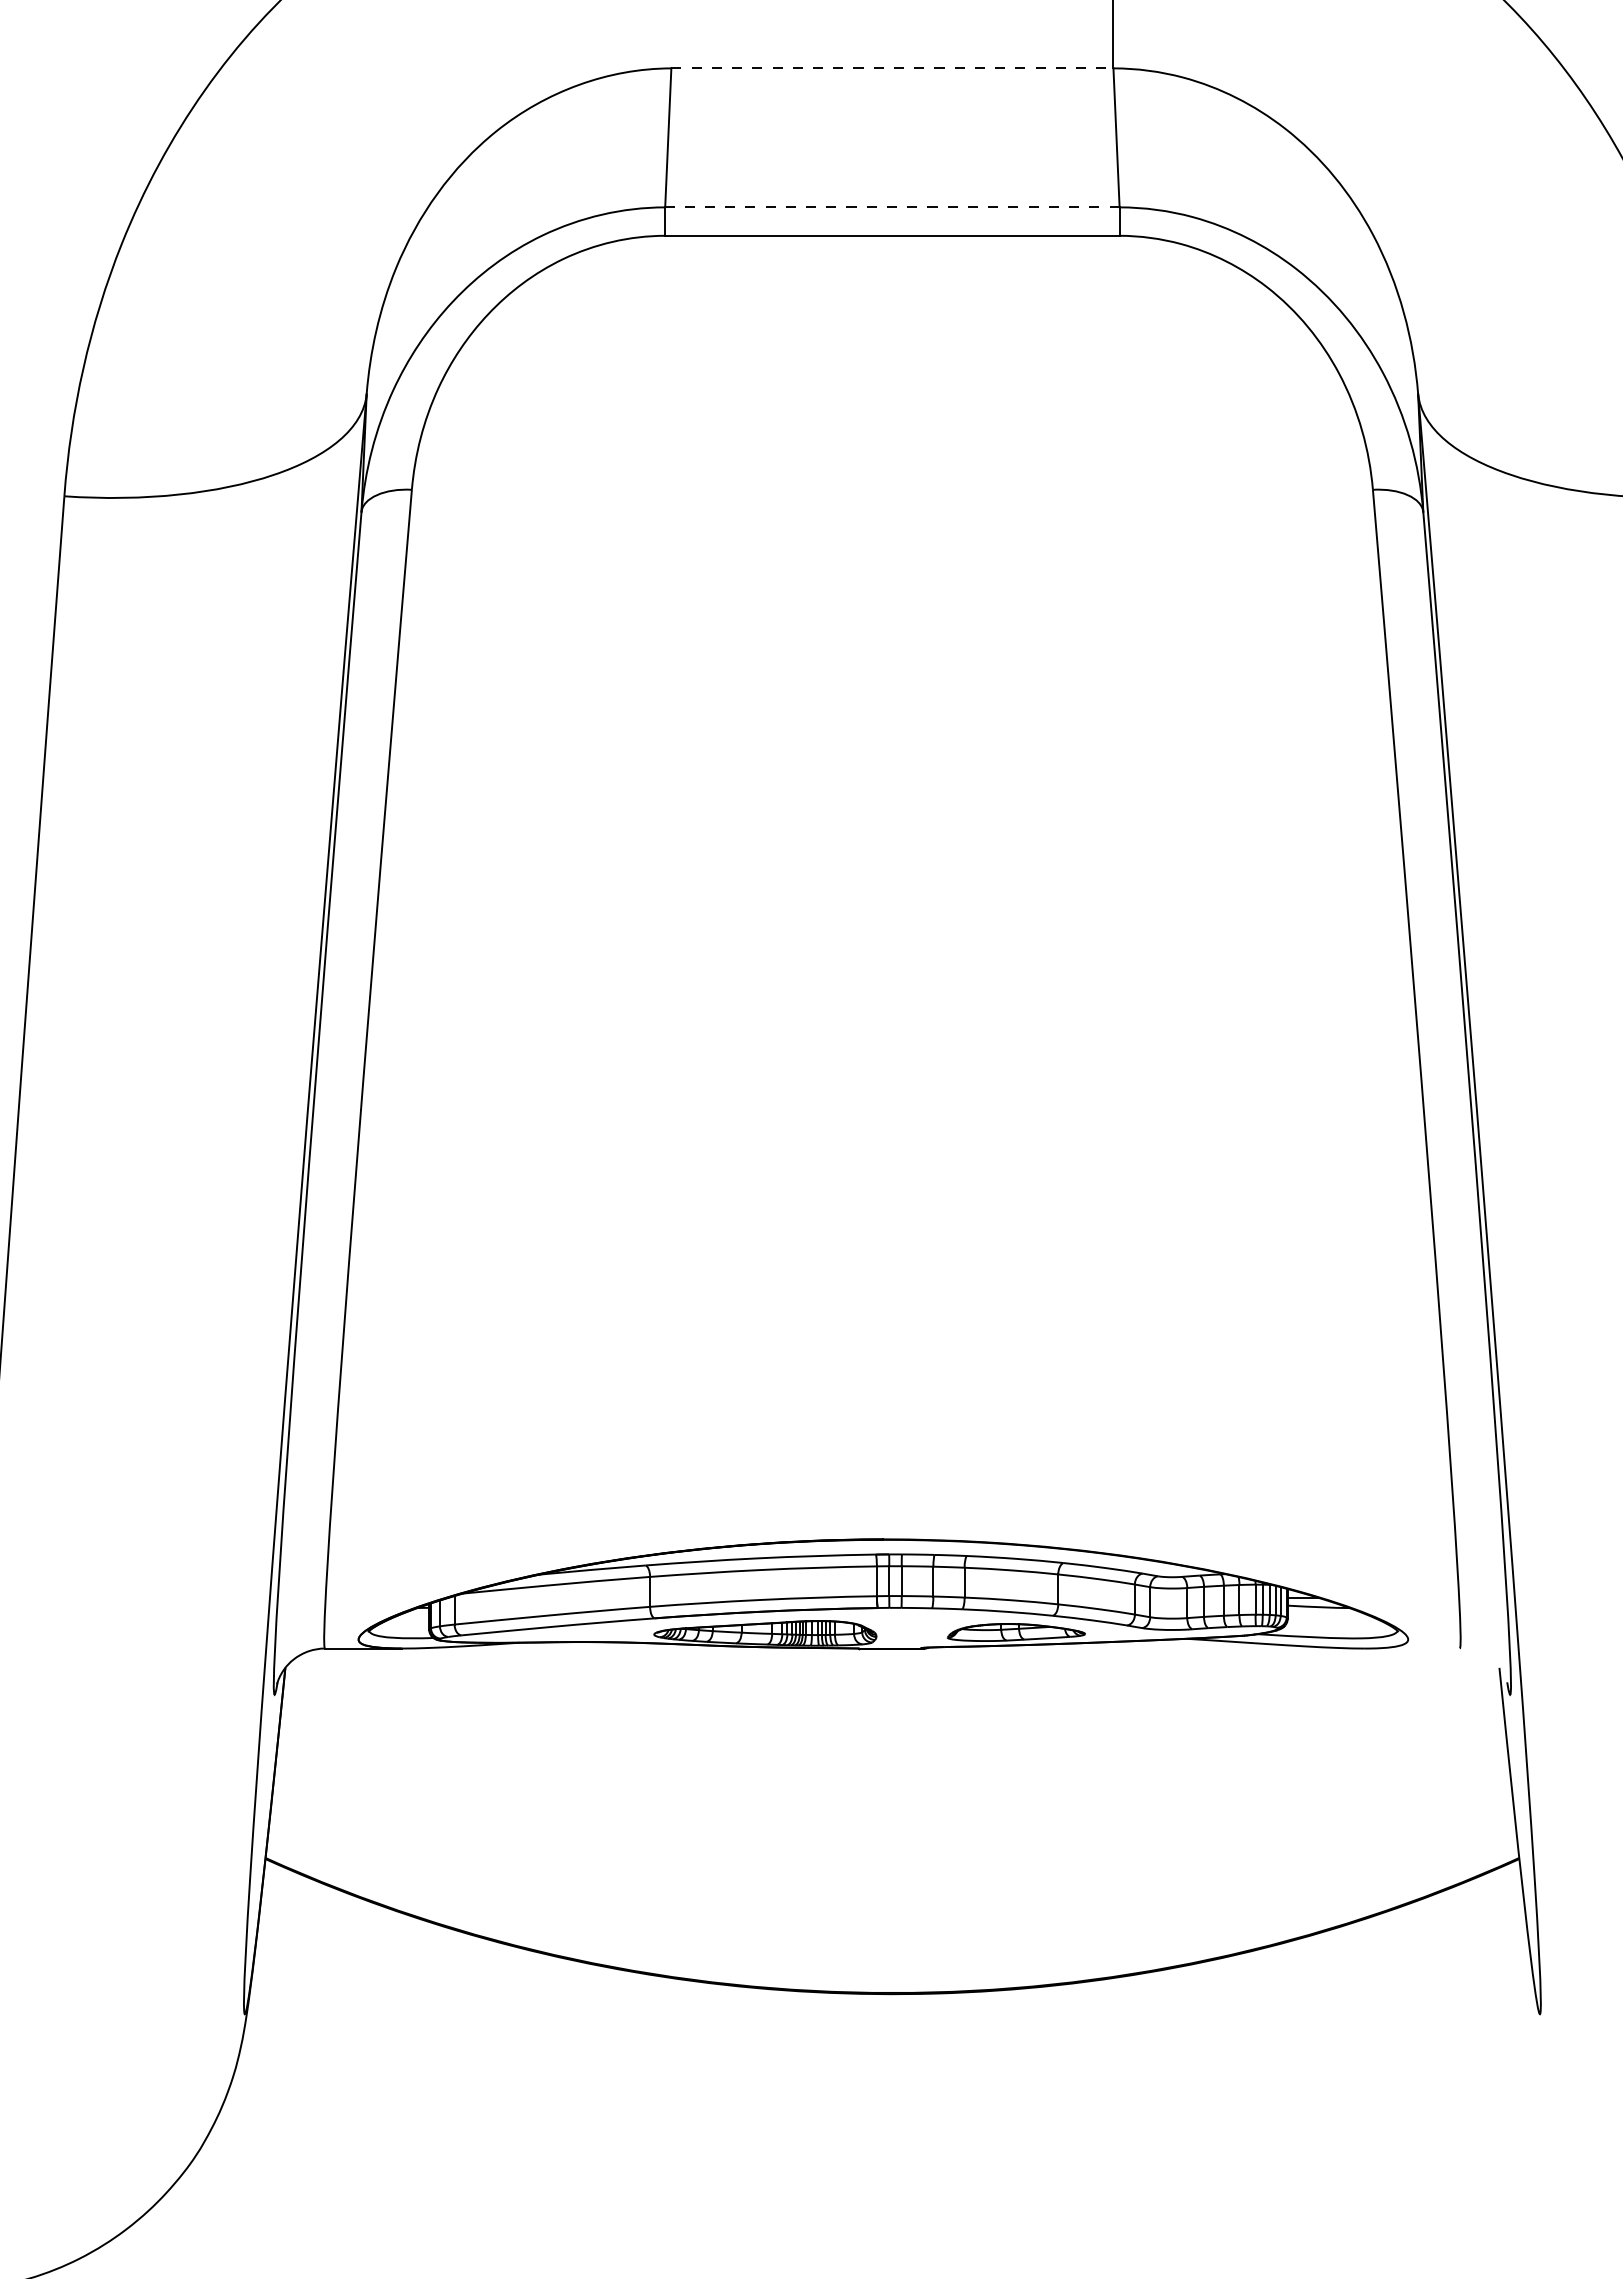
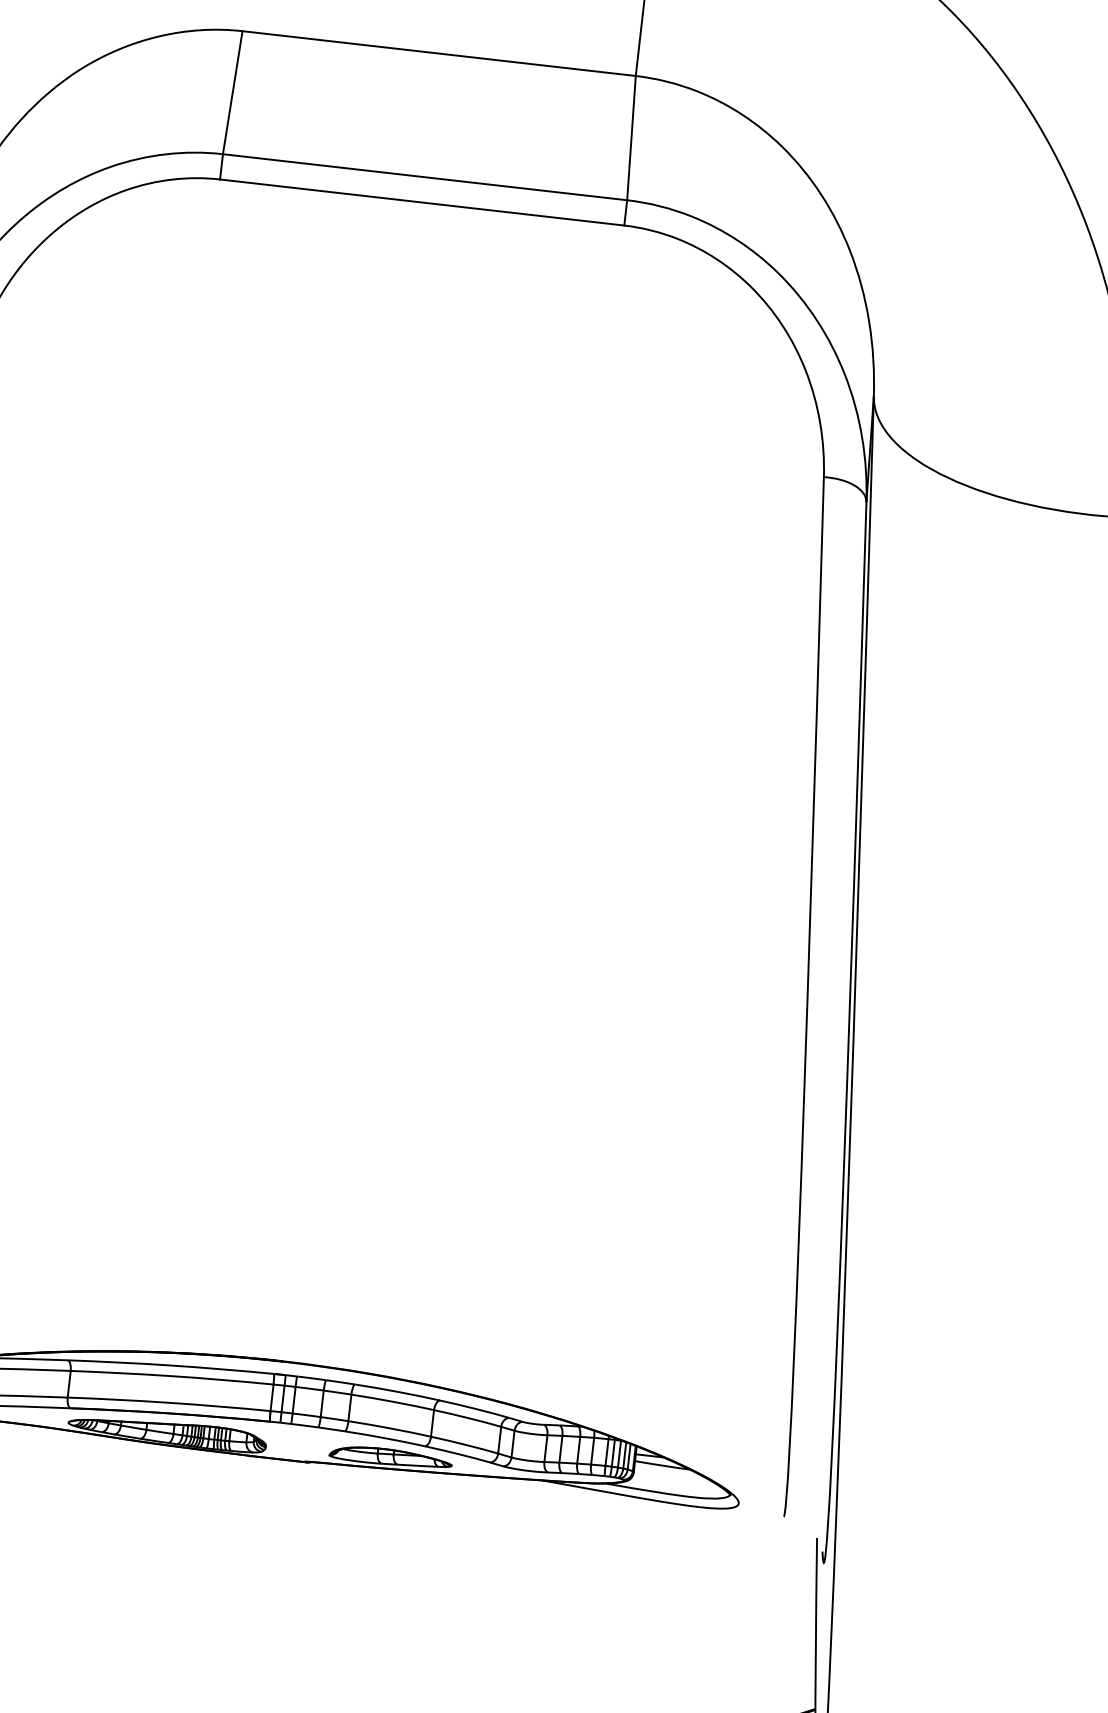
line: (892, 68) -> (439, 53), dashed -> solid
line: (891, 207) -> (424, 177), dashed -> solid

